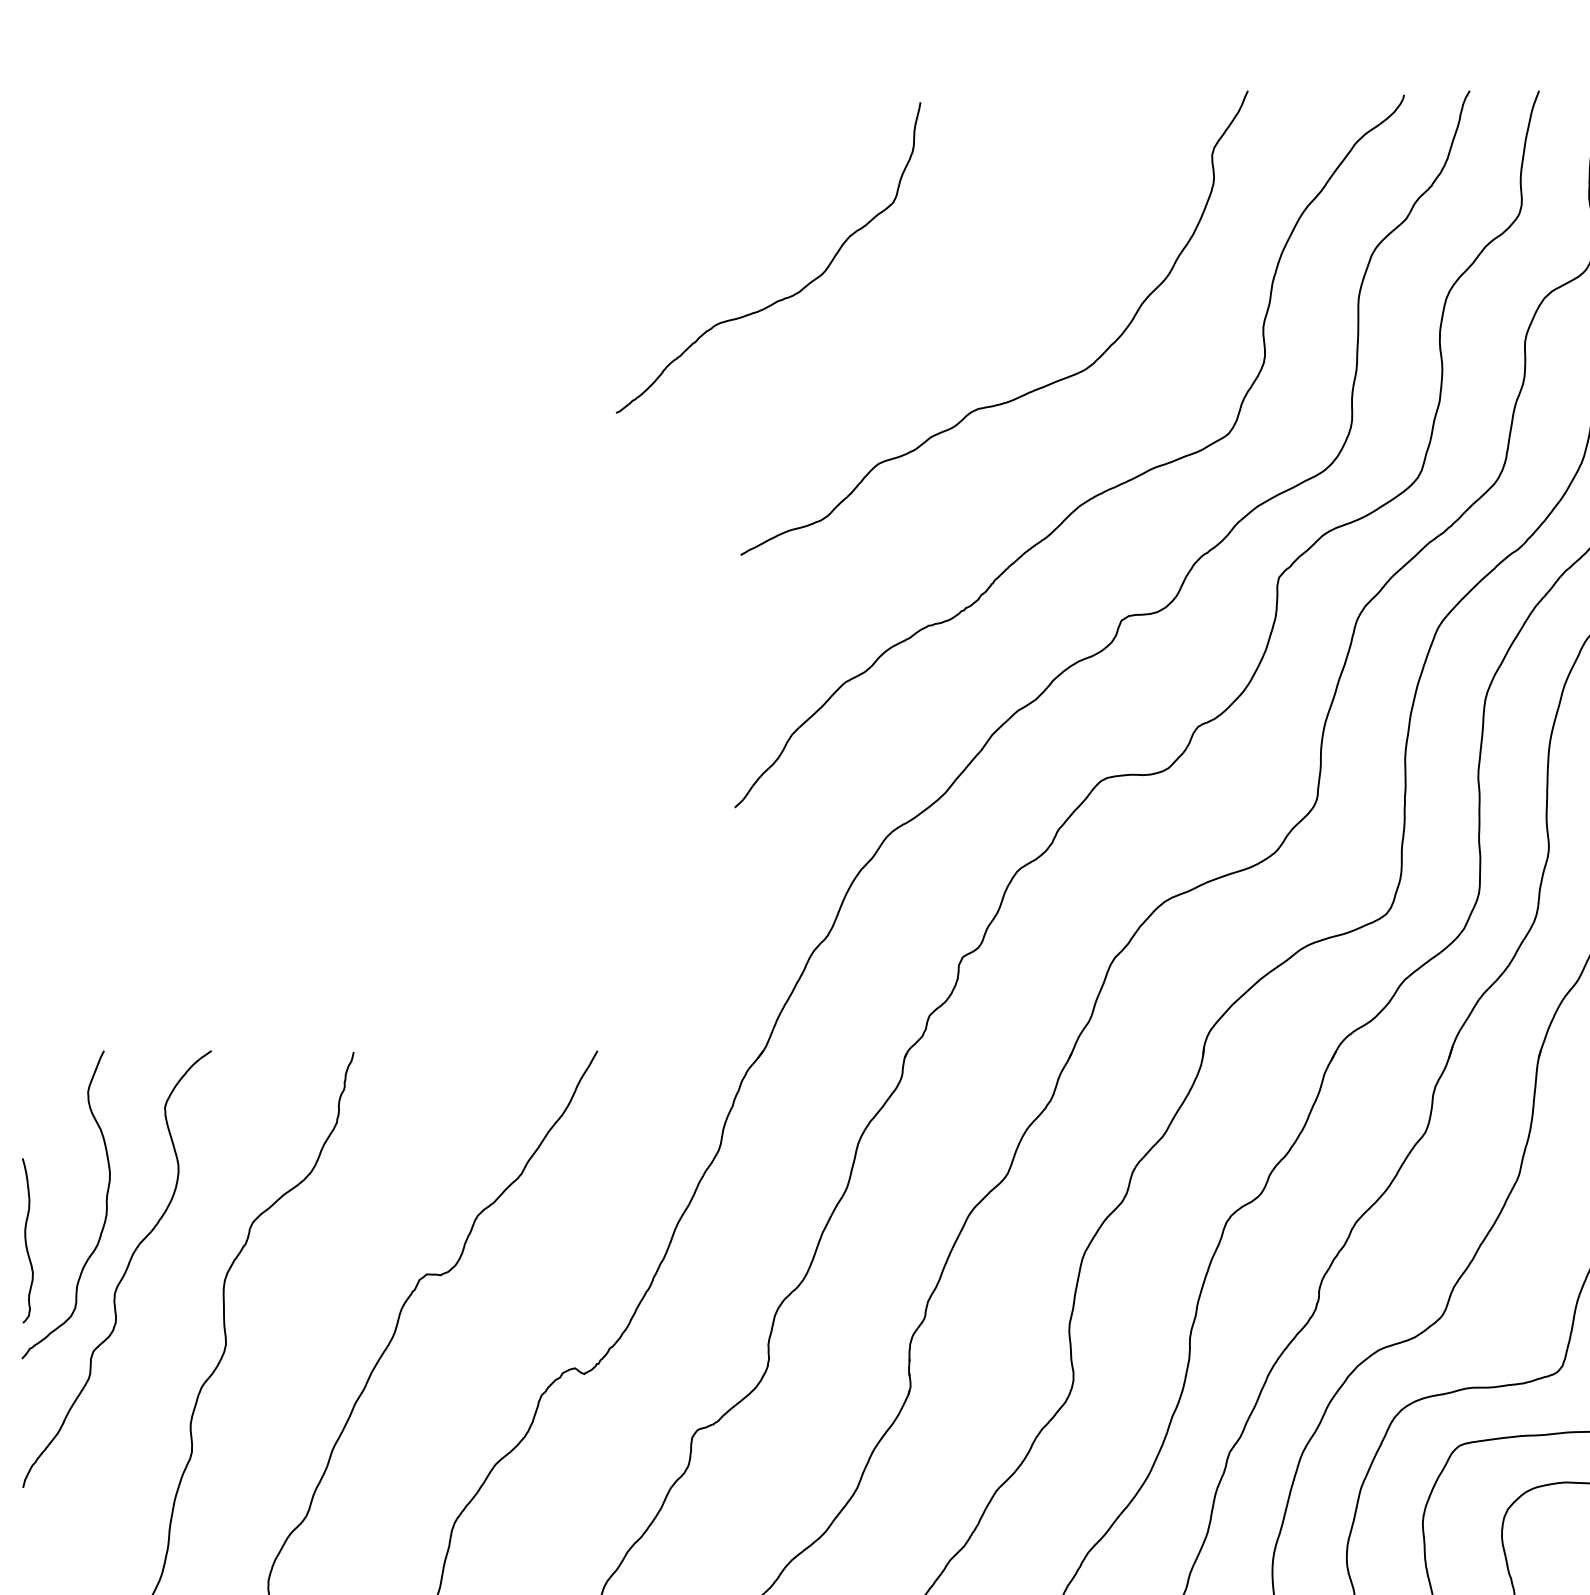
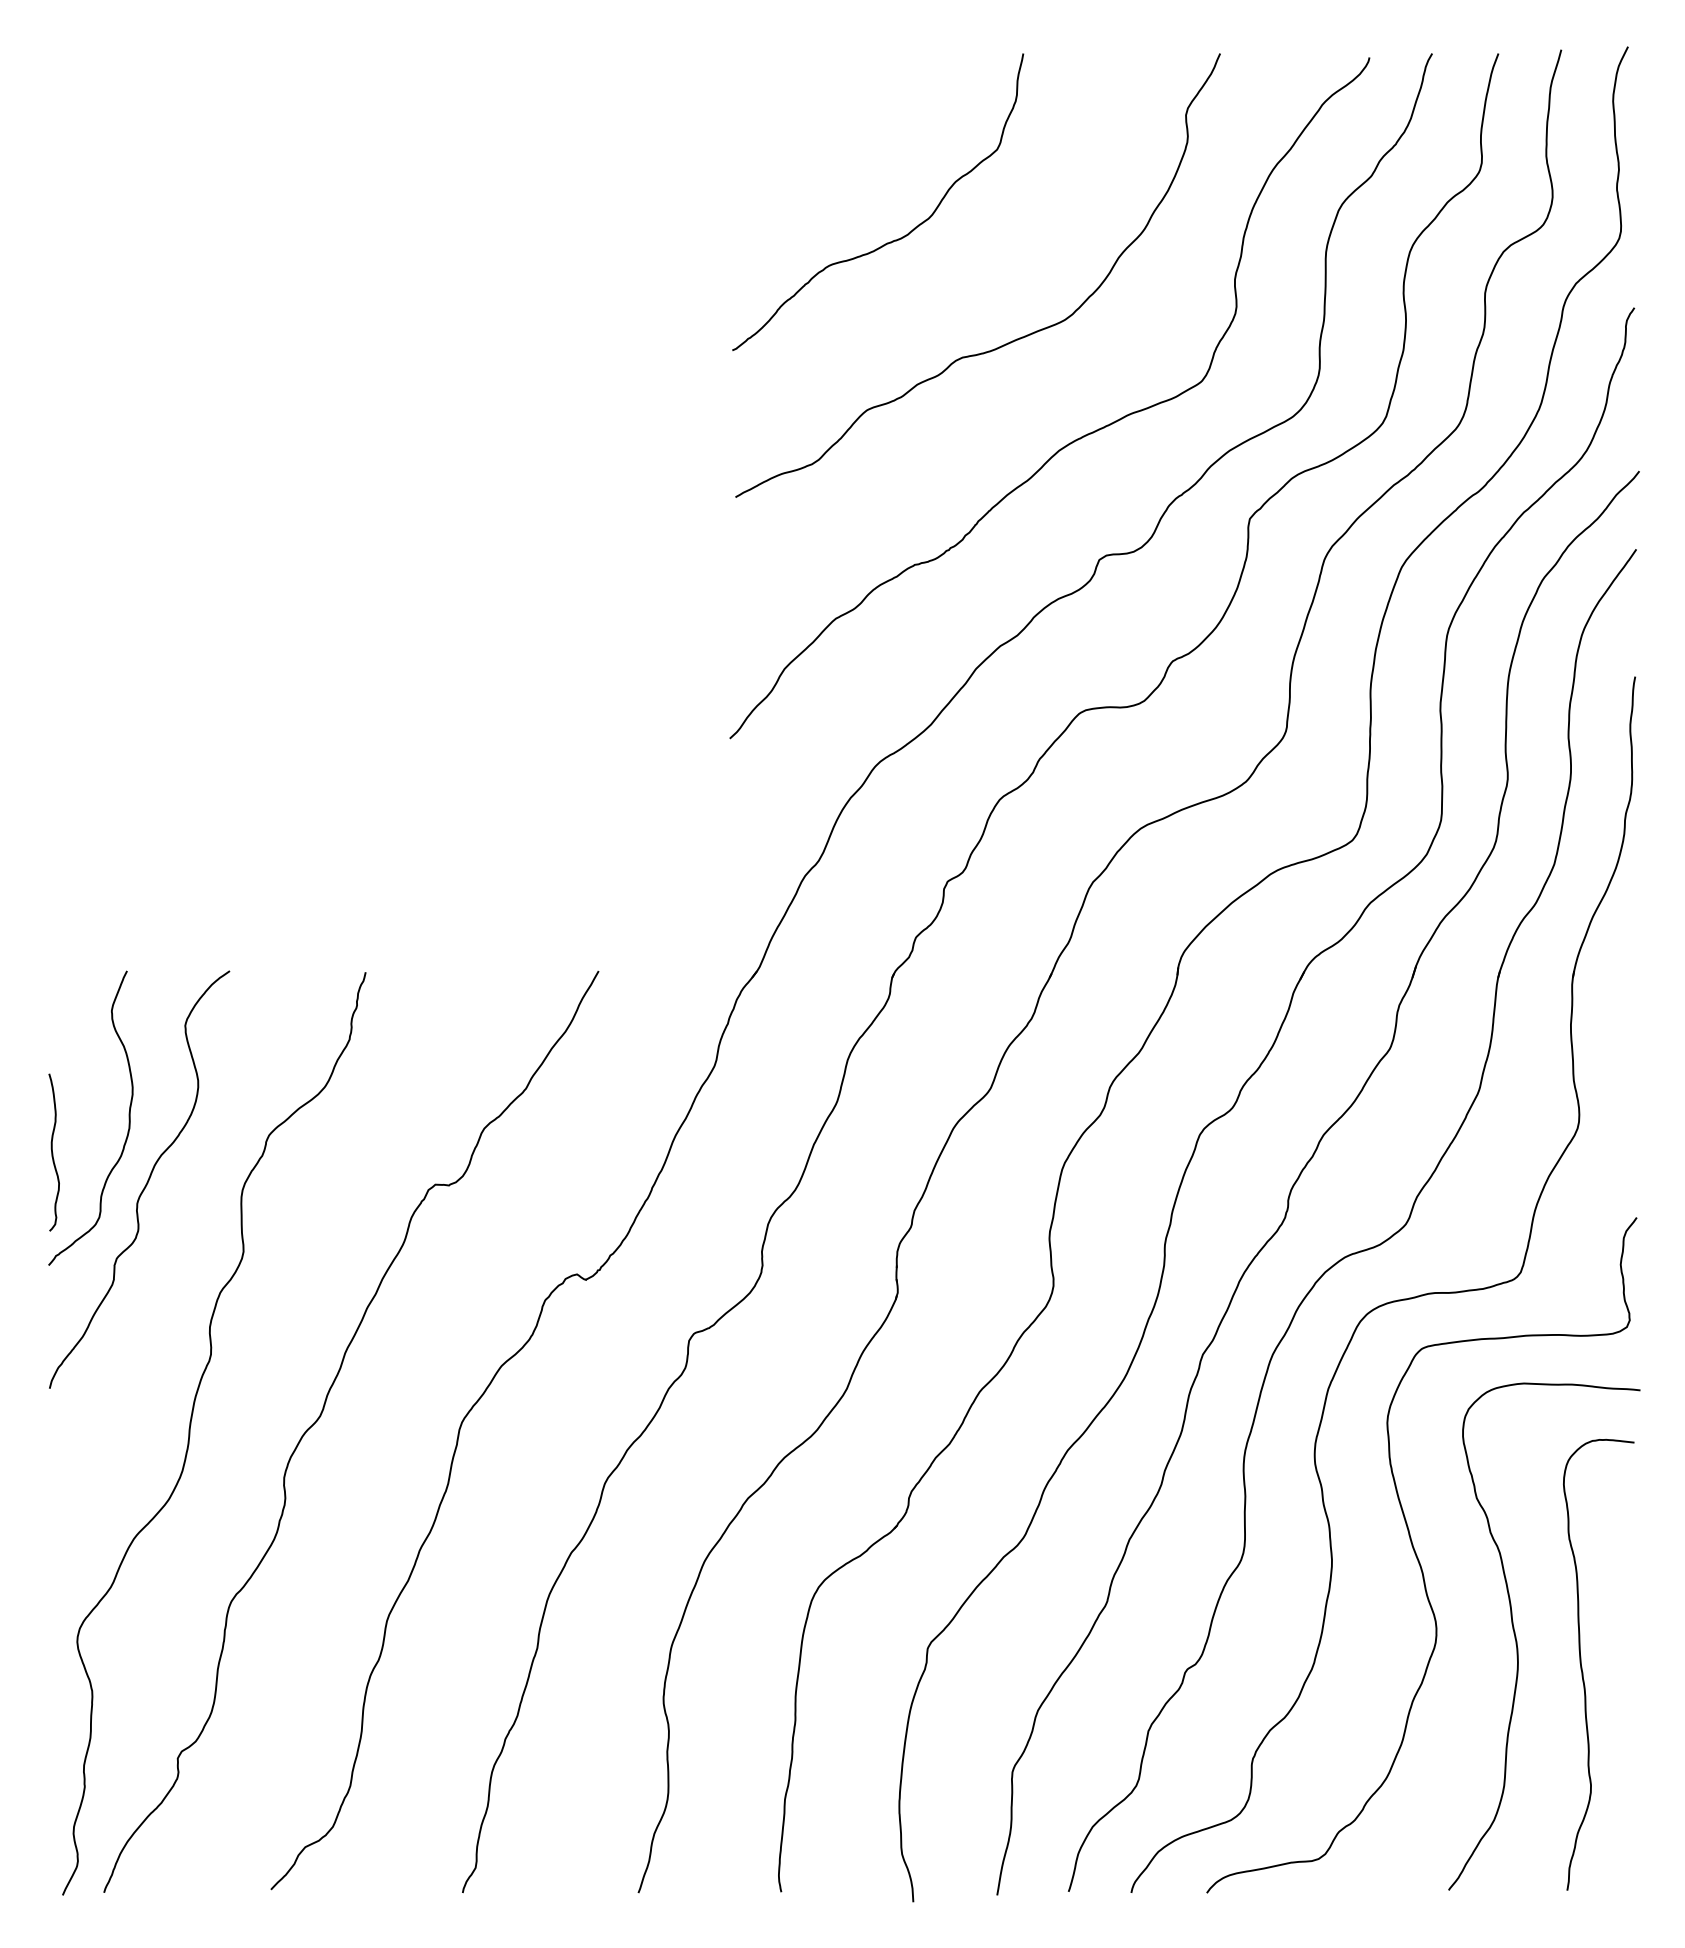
curve: (785, 296) -> (894, 239), moved

